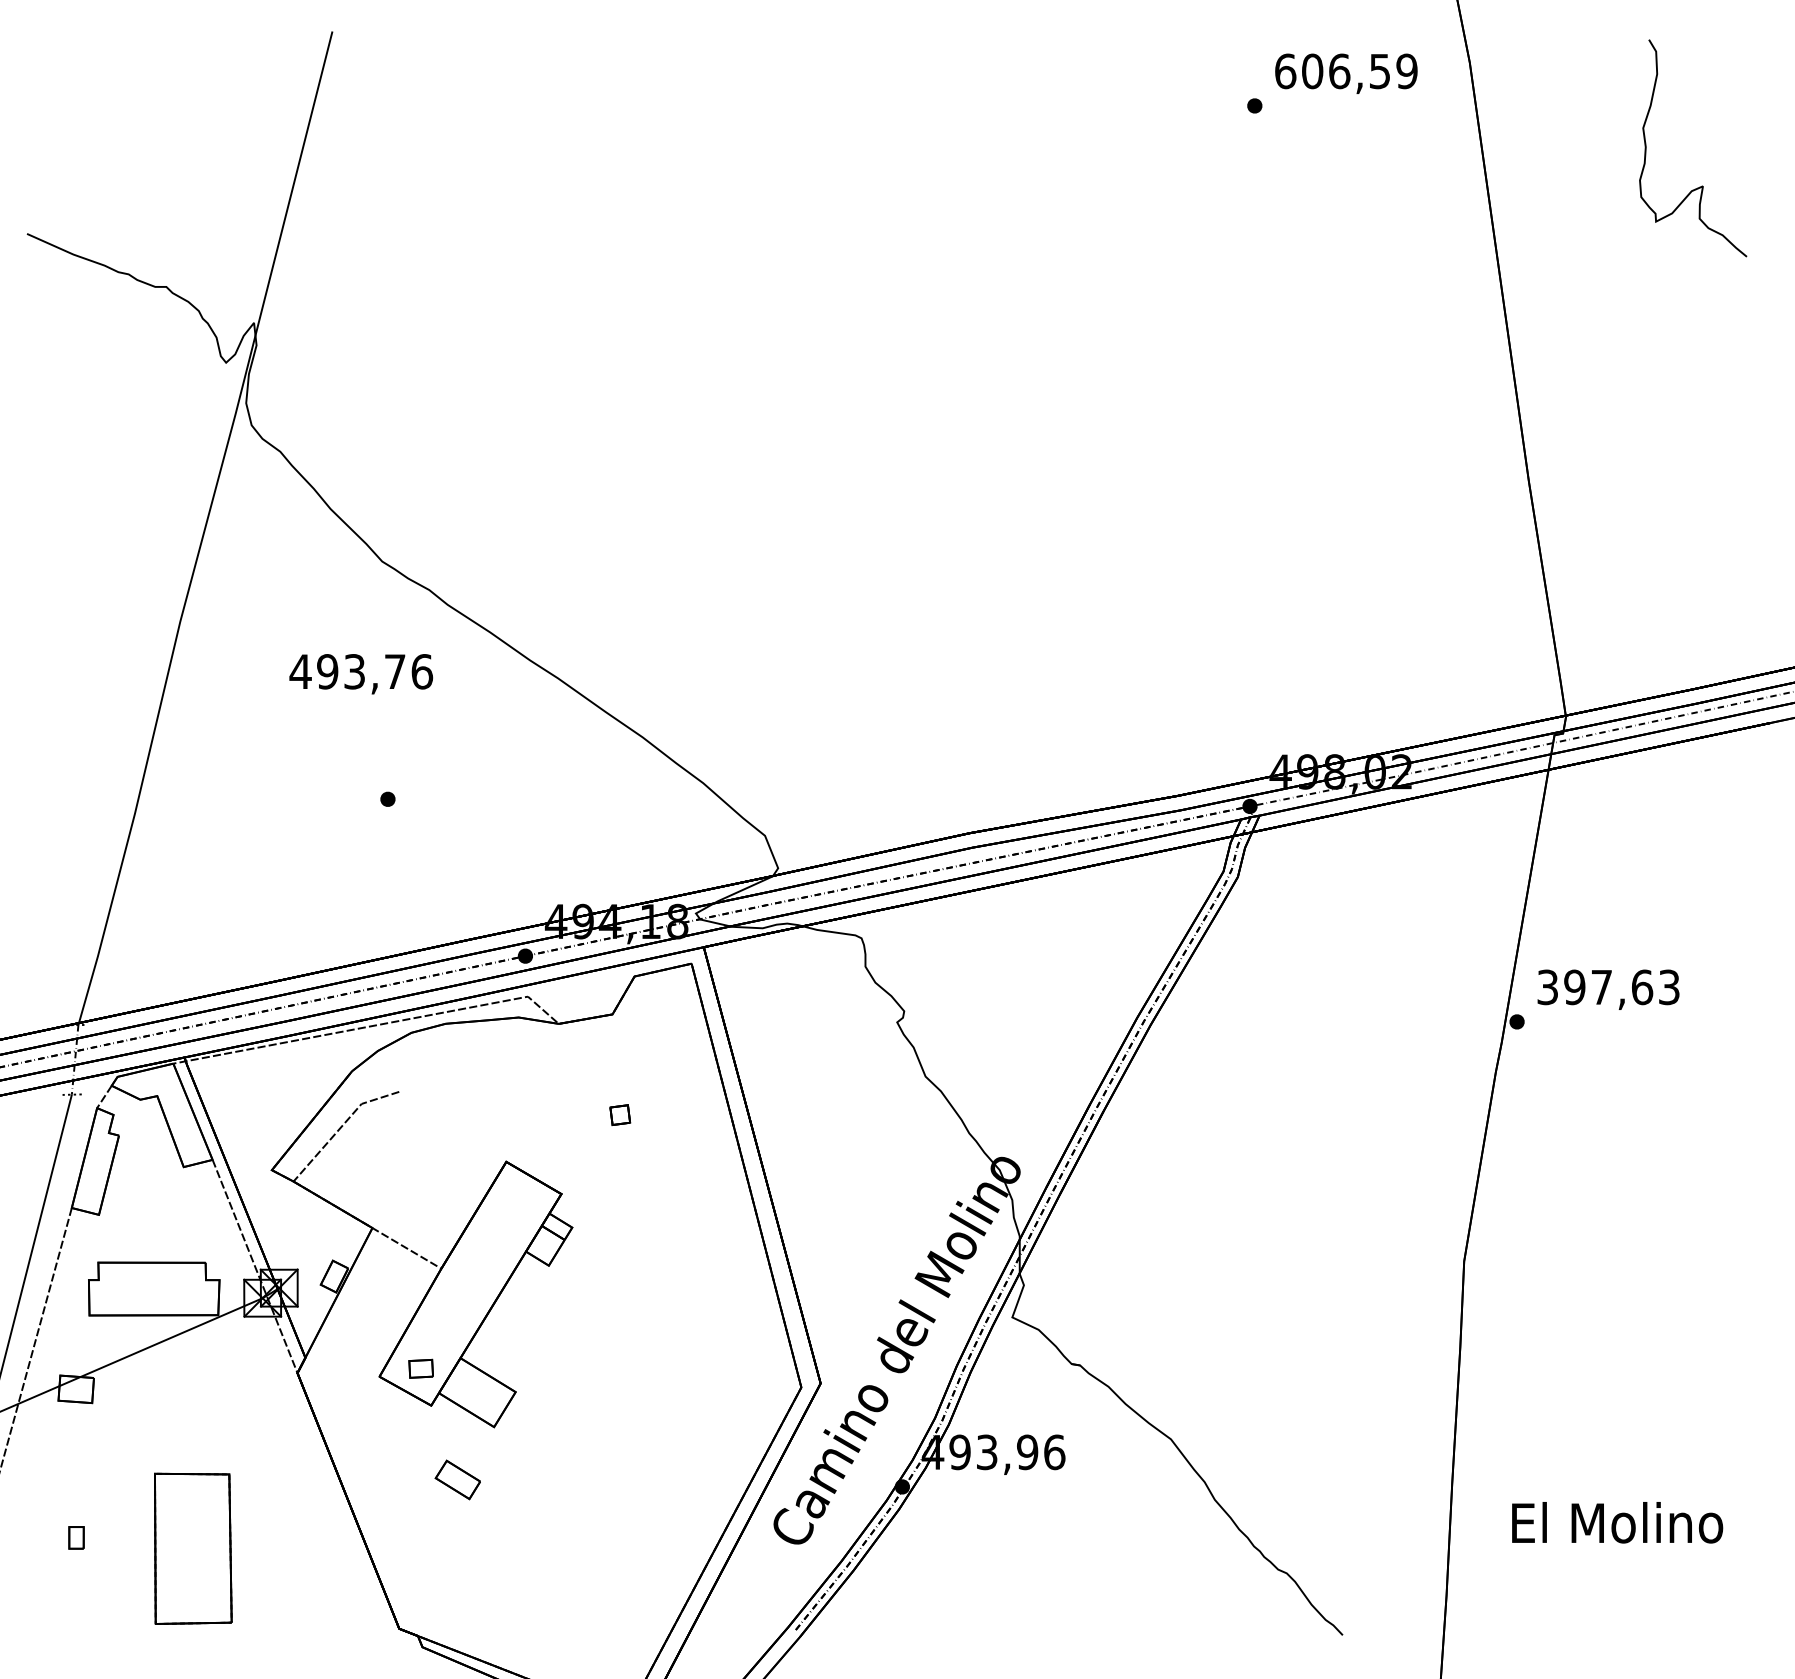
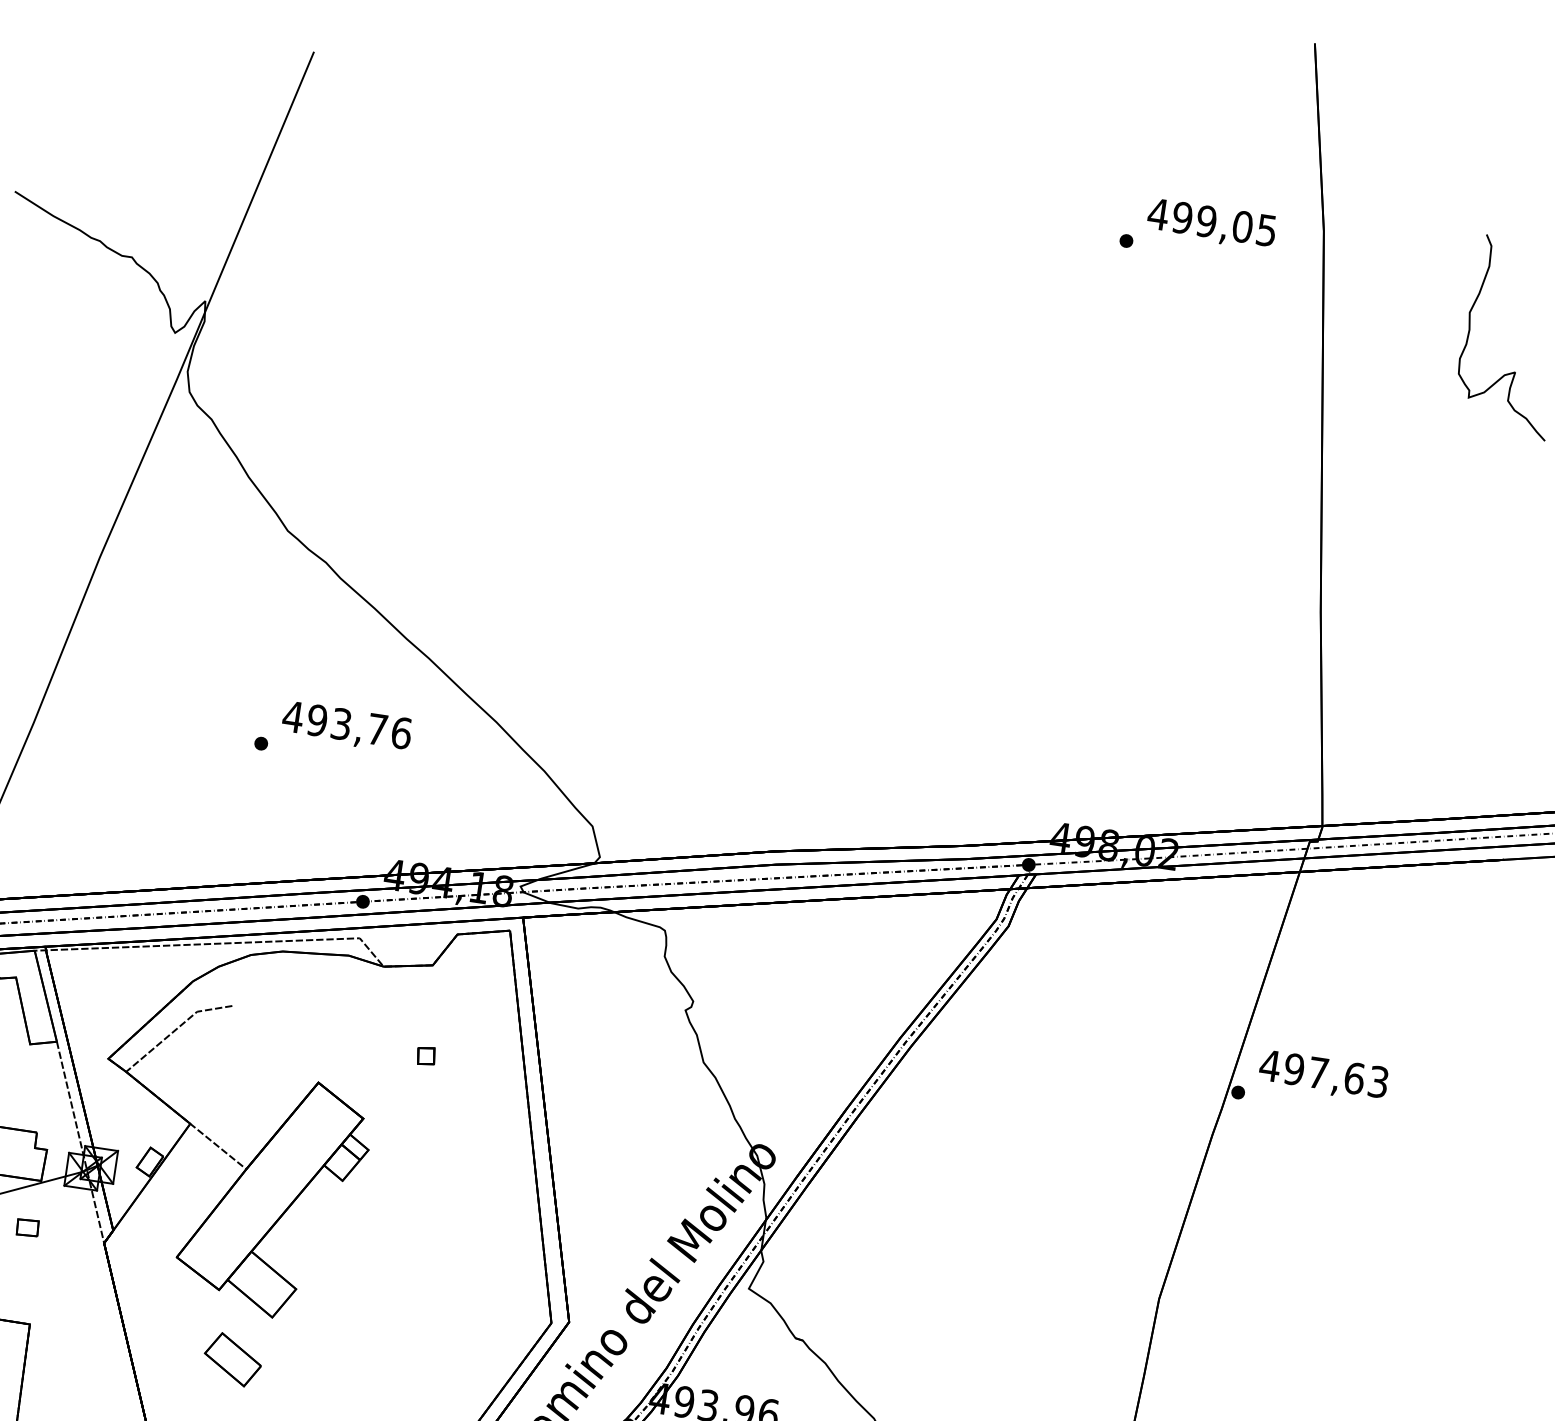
text: (1345, 71) -> (1211, 222), 606,59 -> 499,05
text: (361, 674) -> (347, 727), moved
text: (1547, 987) -> (1269, 1065), 397,63 -> 497,63
part: (420, 1368) -> (27, 1227), moved
part: (457, 1479) -> (232, 1359), size x1.43

